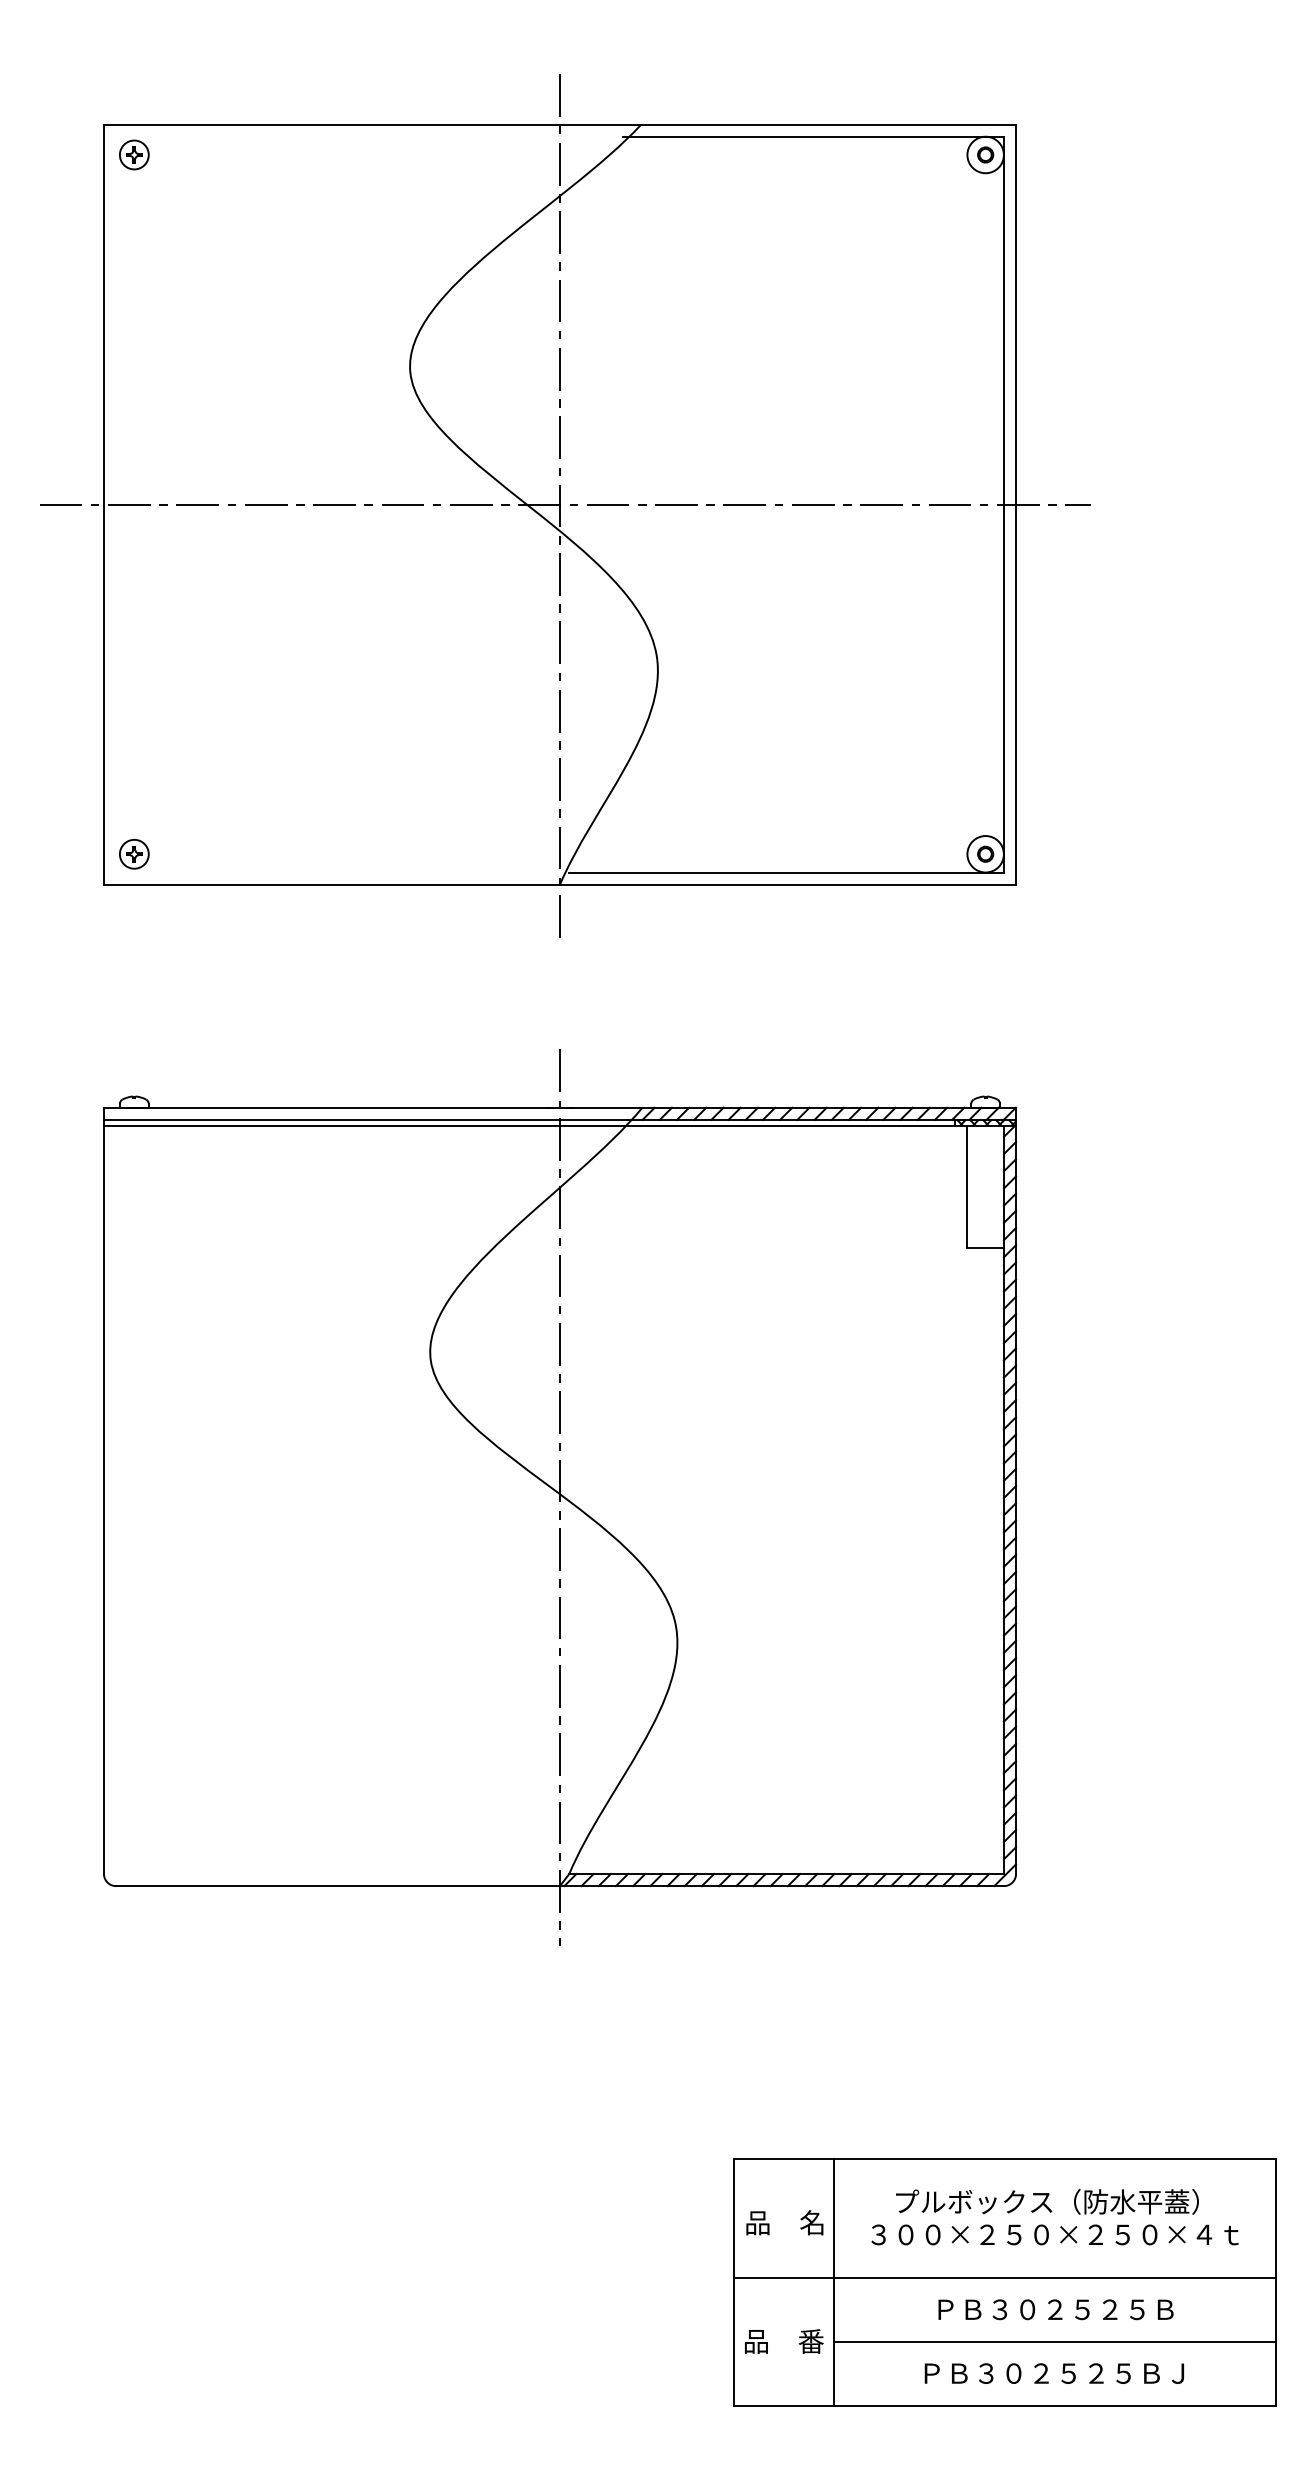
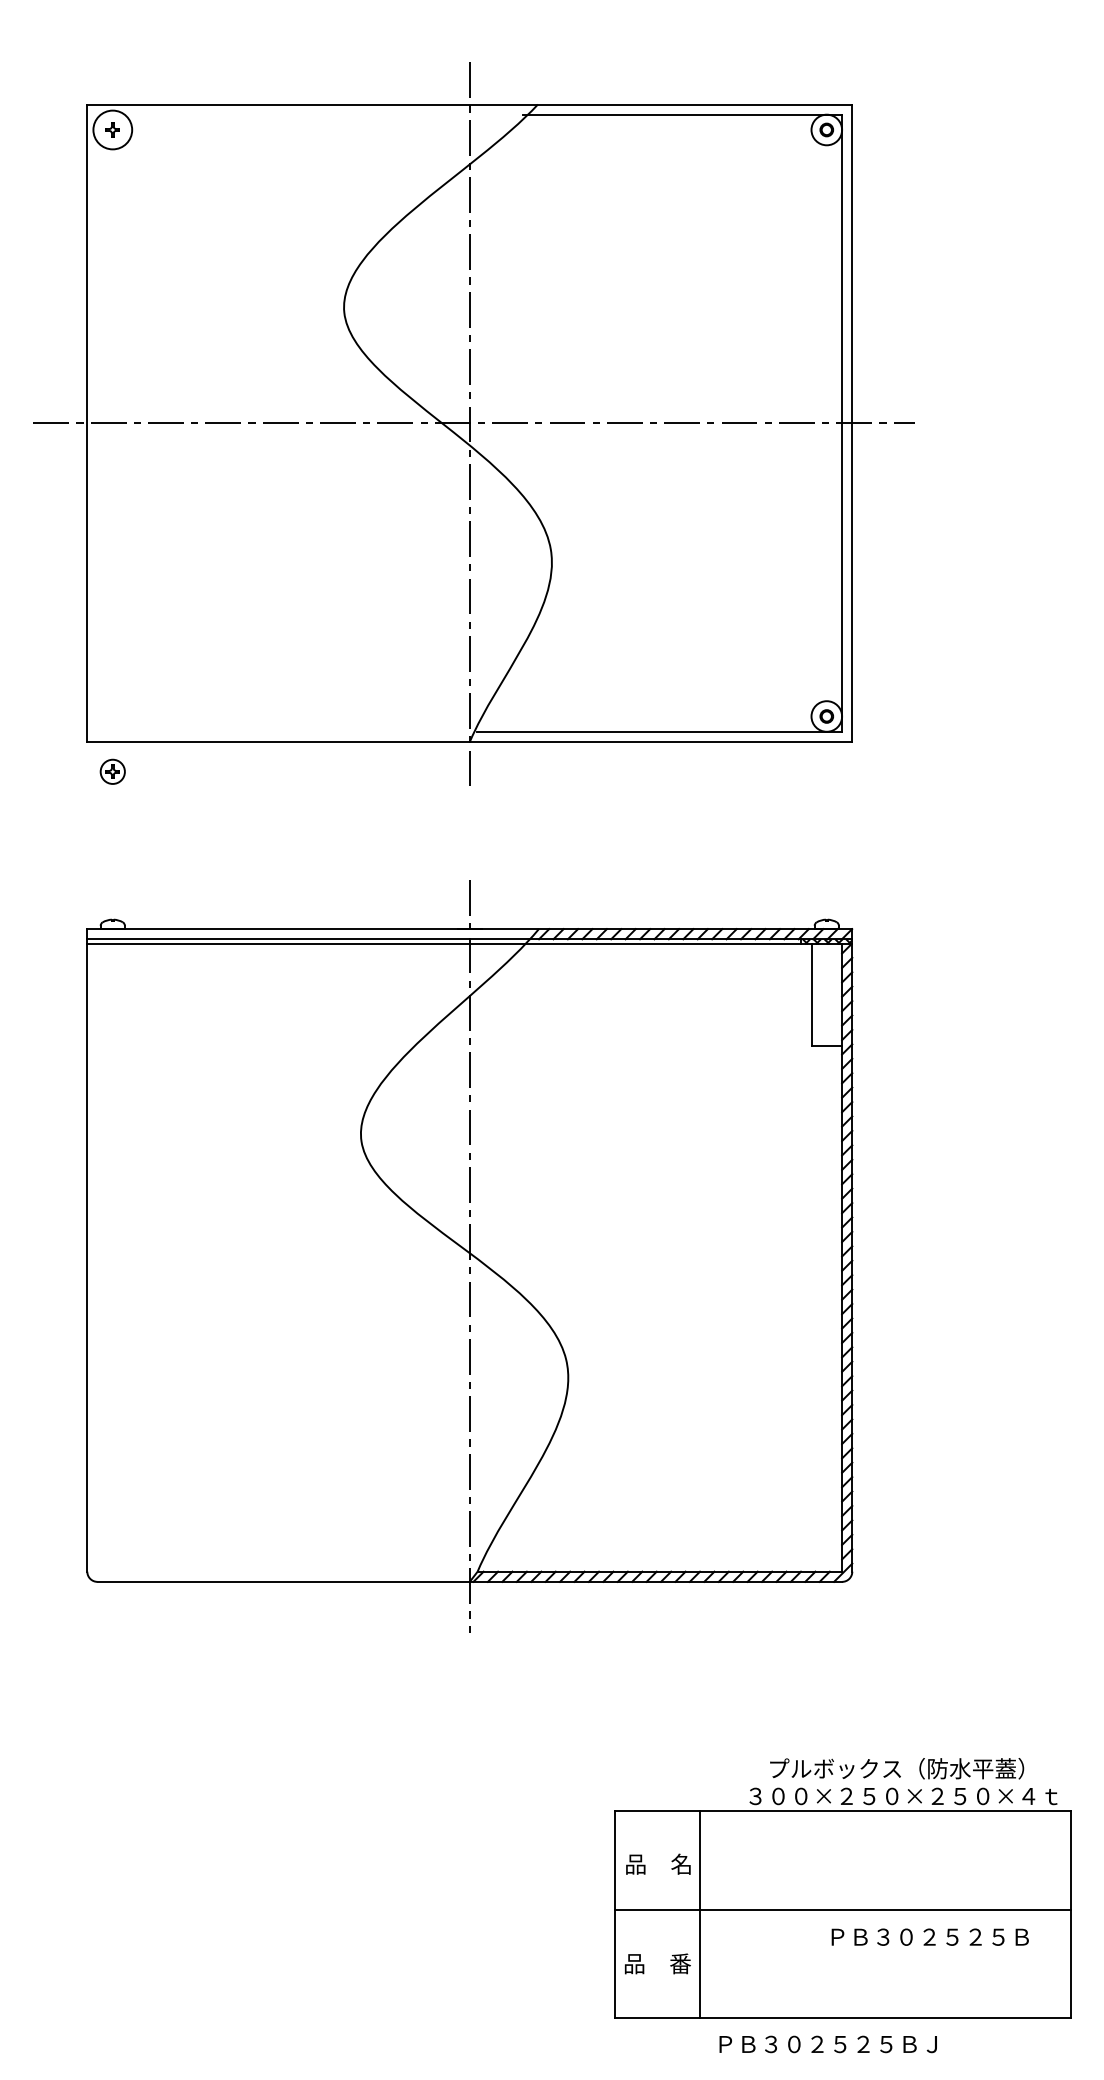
circle: (133, 154) -> (112, 129), size x1.6
part: (134, 854) -> (112, 772), moved
text: (1054, 2217) -> (902, 1781), moved
text: (1055, 2309) -> (929, 1936), moved
line: (1054, 2341) -> (884, 1963), removed
text: (1053, 2373) -> (827, 2044), moved

